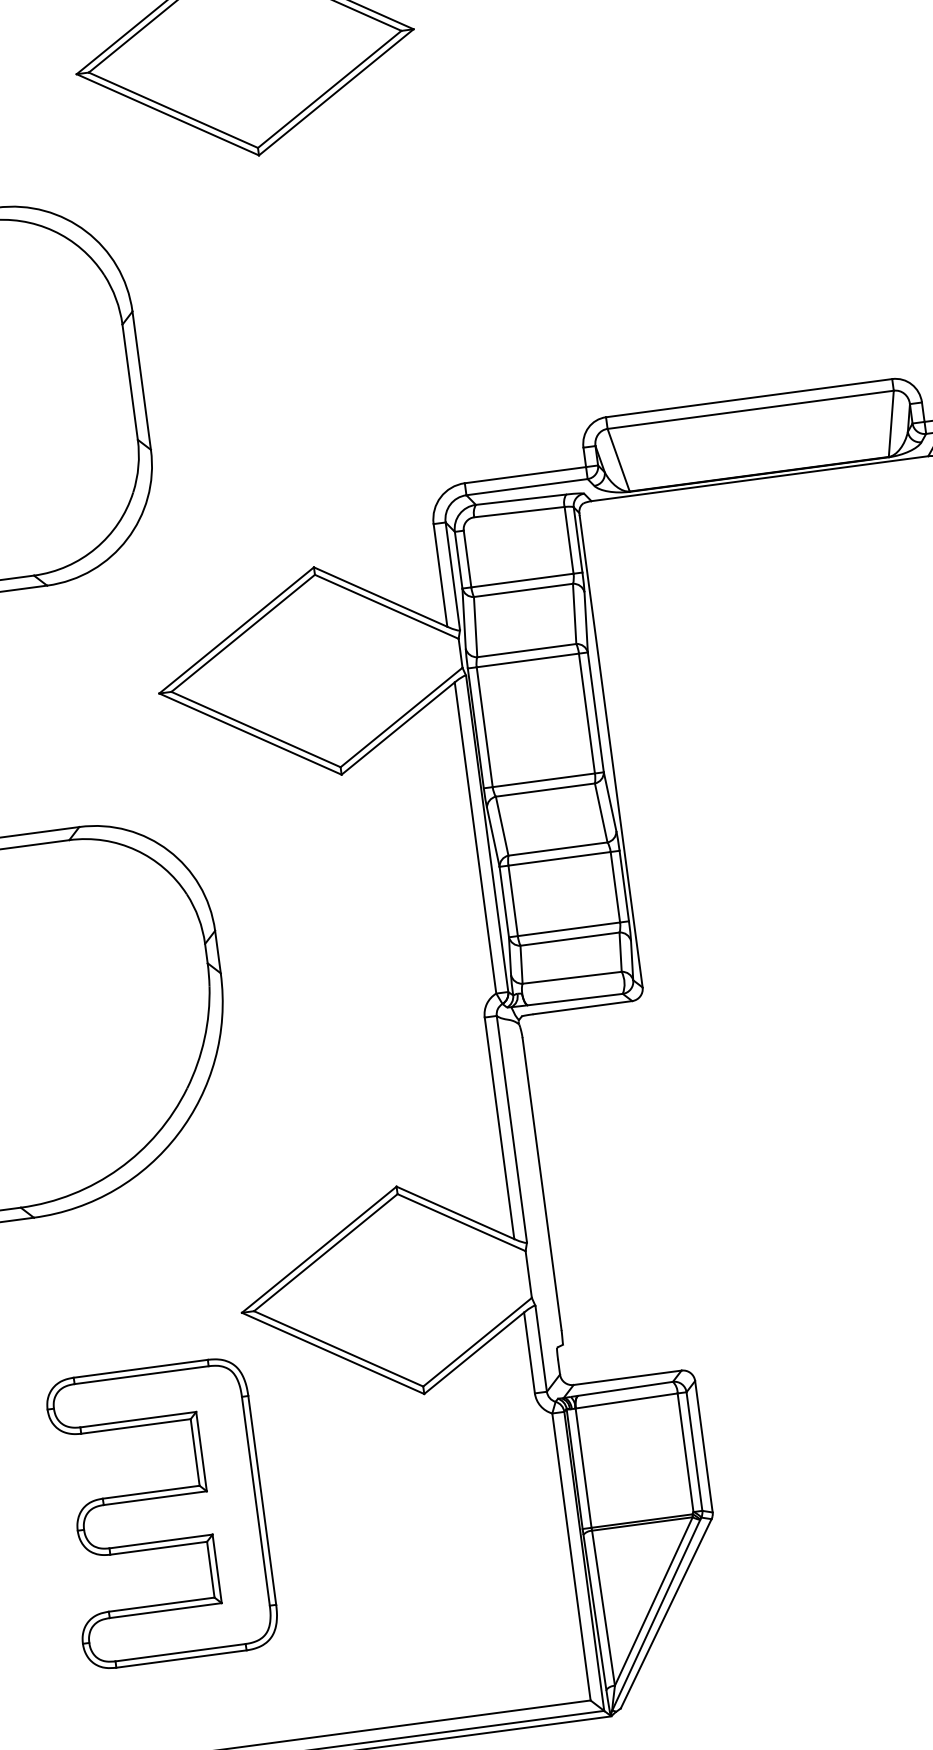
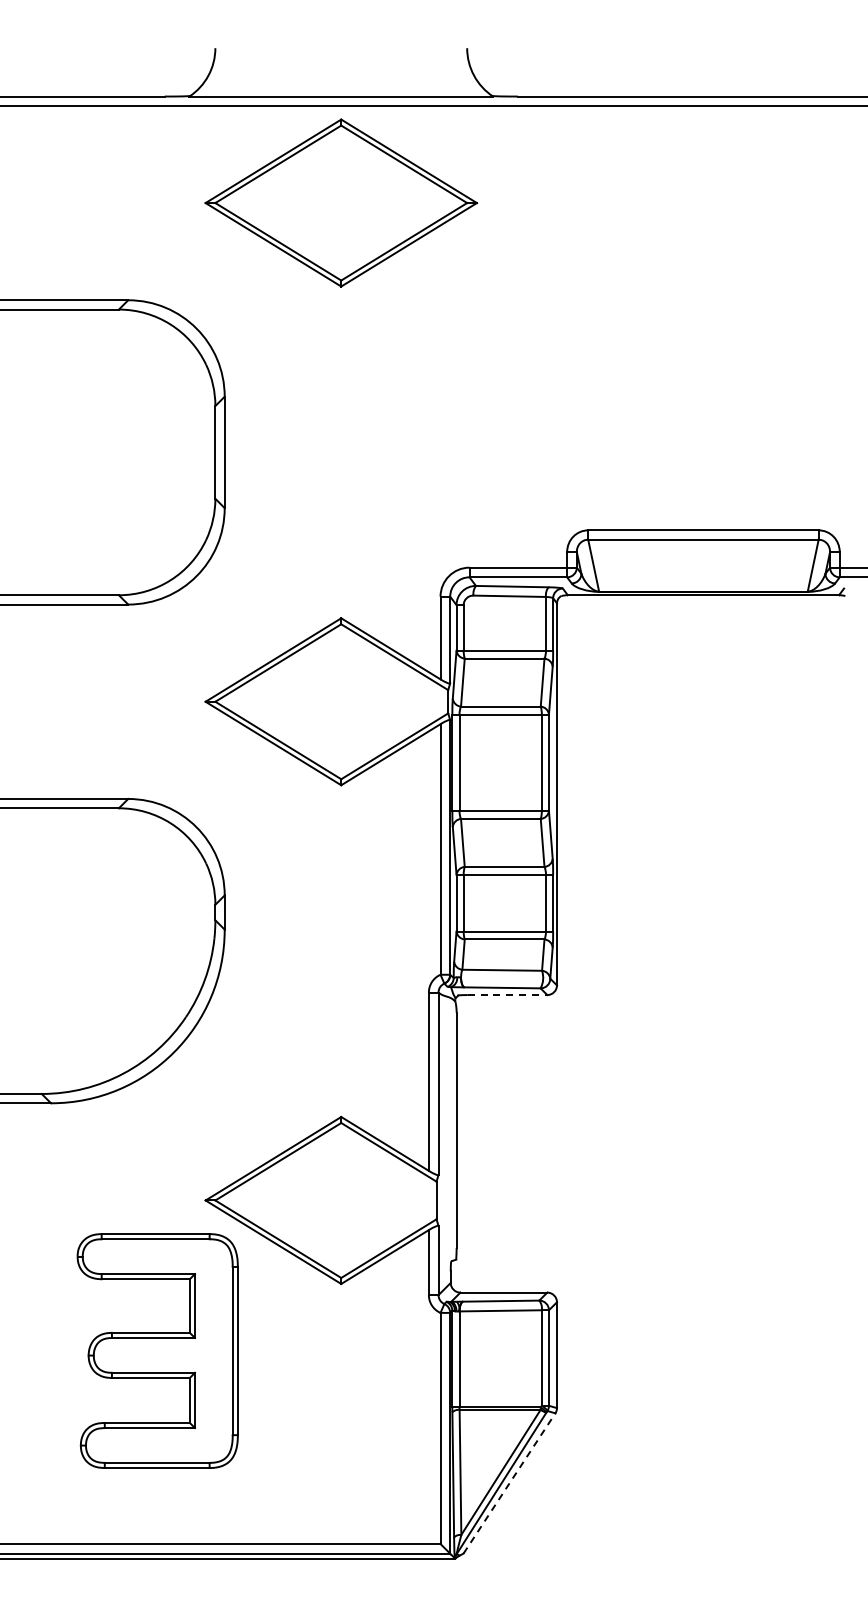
line: (582, 1008) -> (507, 995), solid -> dashed
part: (162, 1513) -> (157, 1350), moved
line: (666, 1613) -> (509, 1483), solid -> dashed

